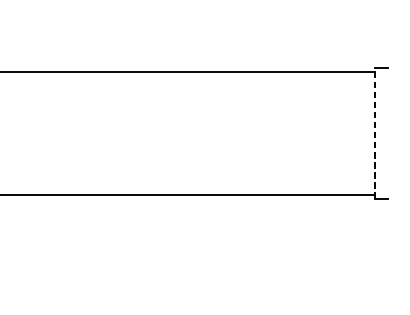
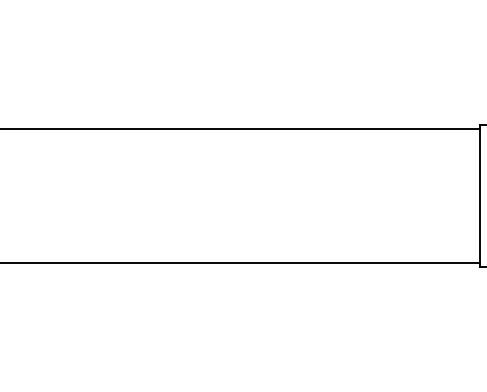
line: (375, 132) -> (479, 195), dashed -> solid

